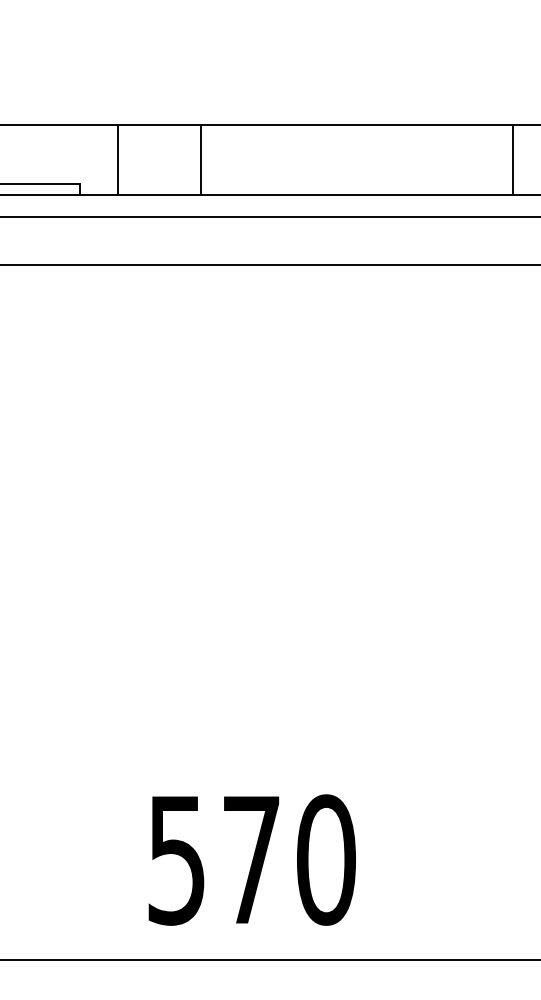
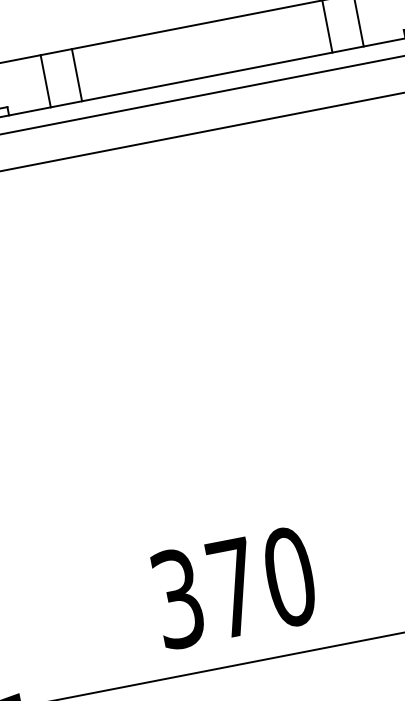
line: (118, 160) -> (46, 81), moved
line: (200, 160) -> (76, 75), moved
text: (176, 859) -> (177, 598), 570 -> 370

